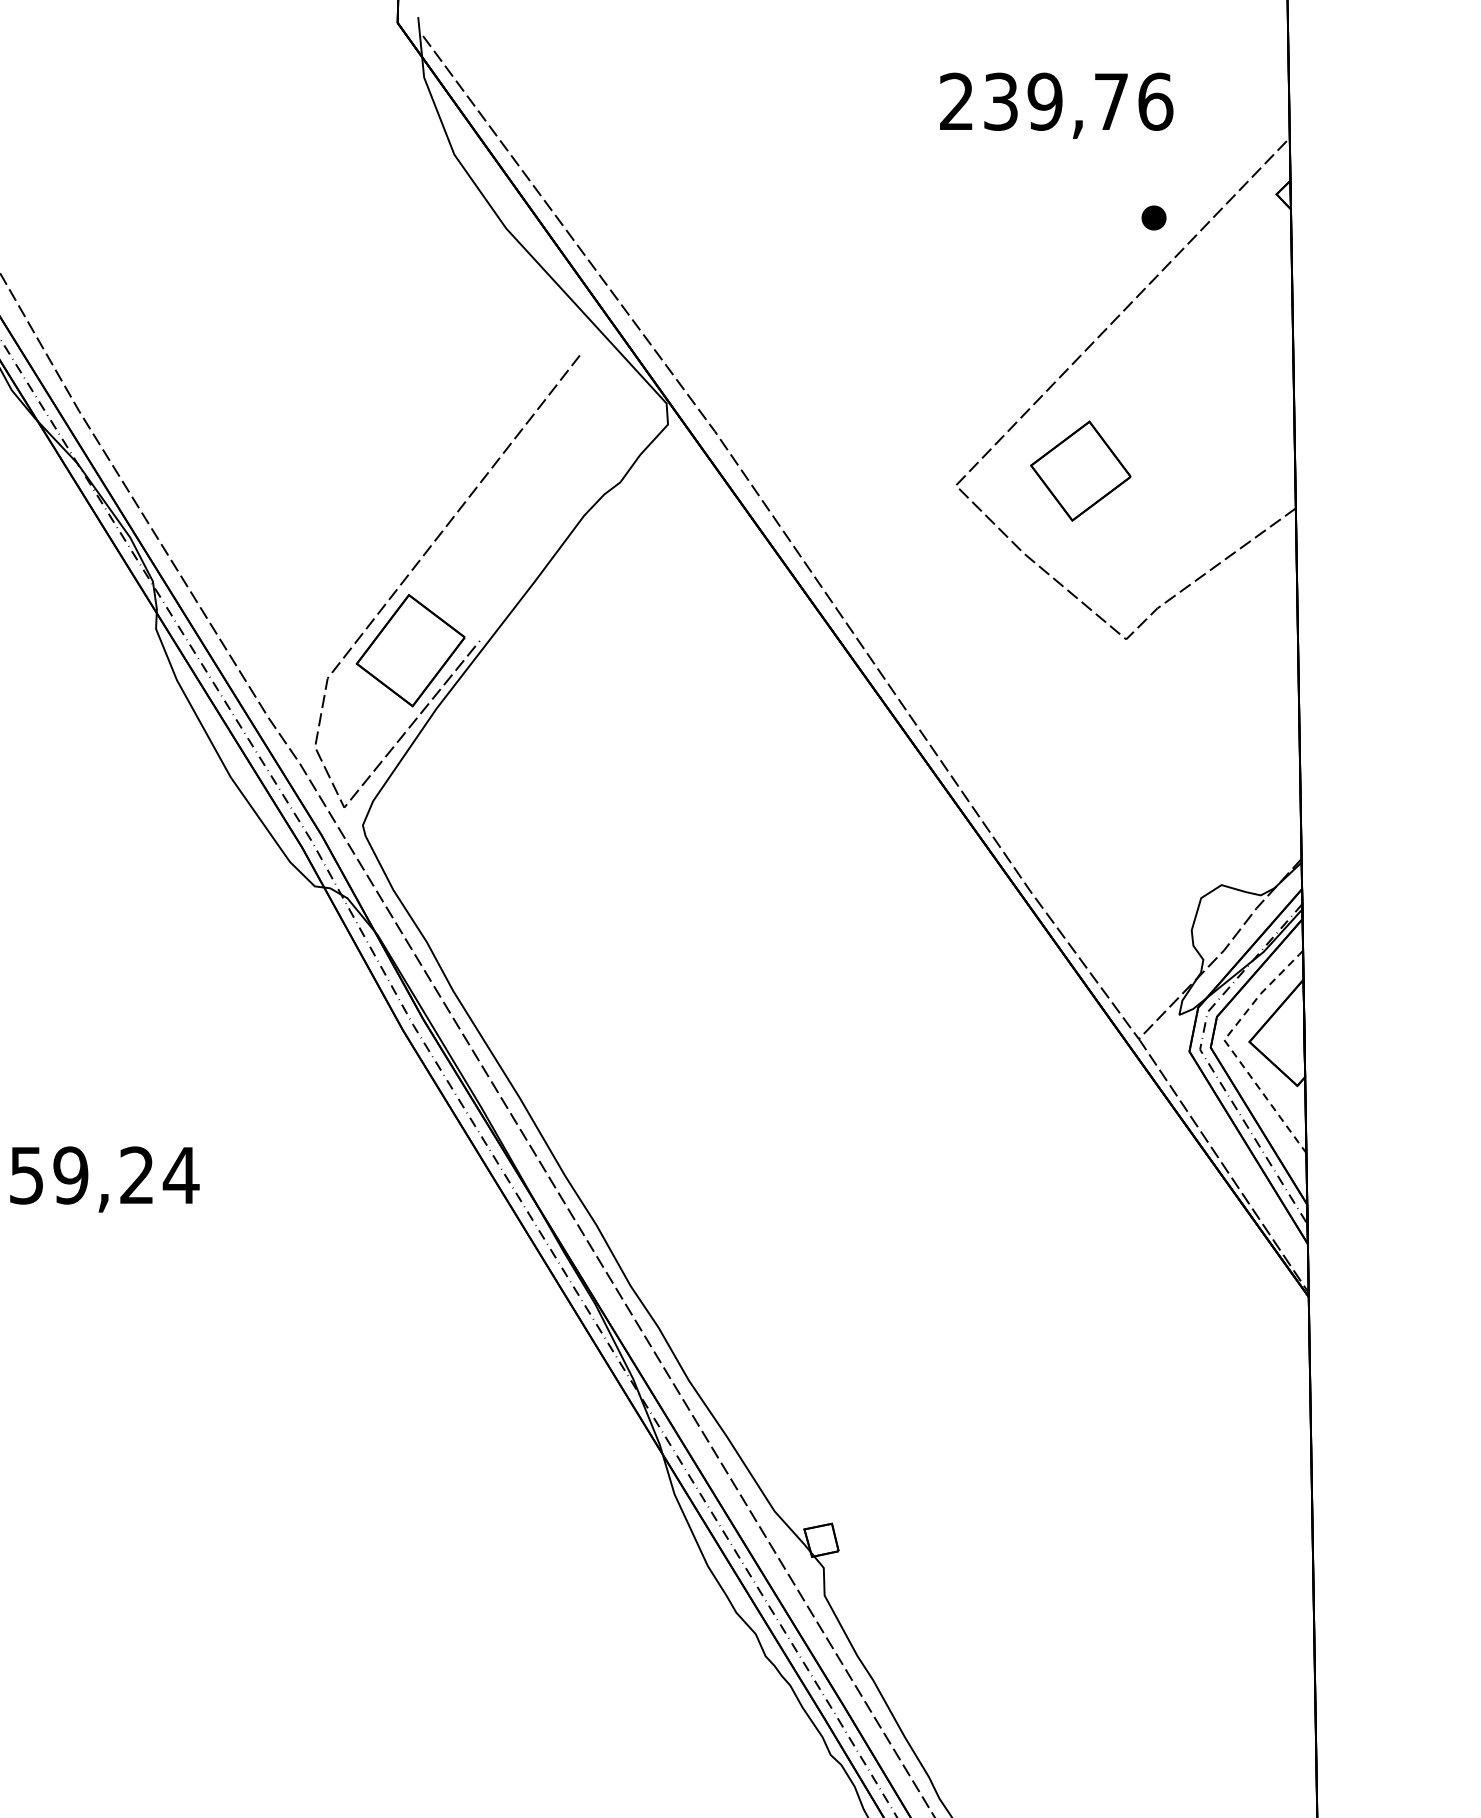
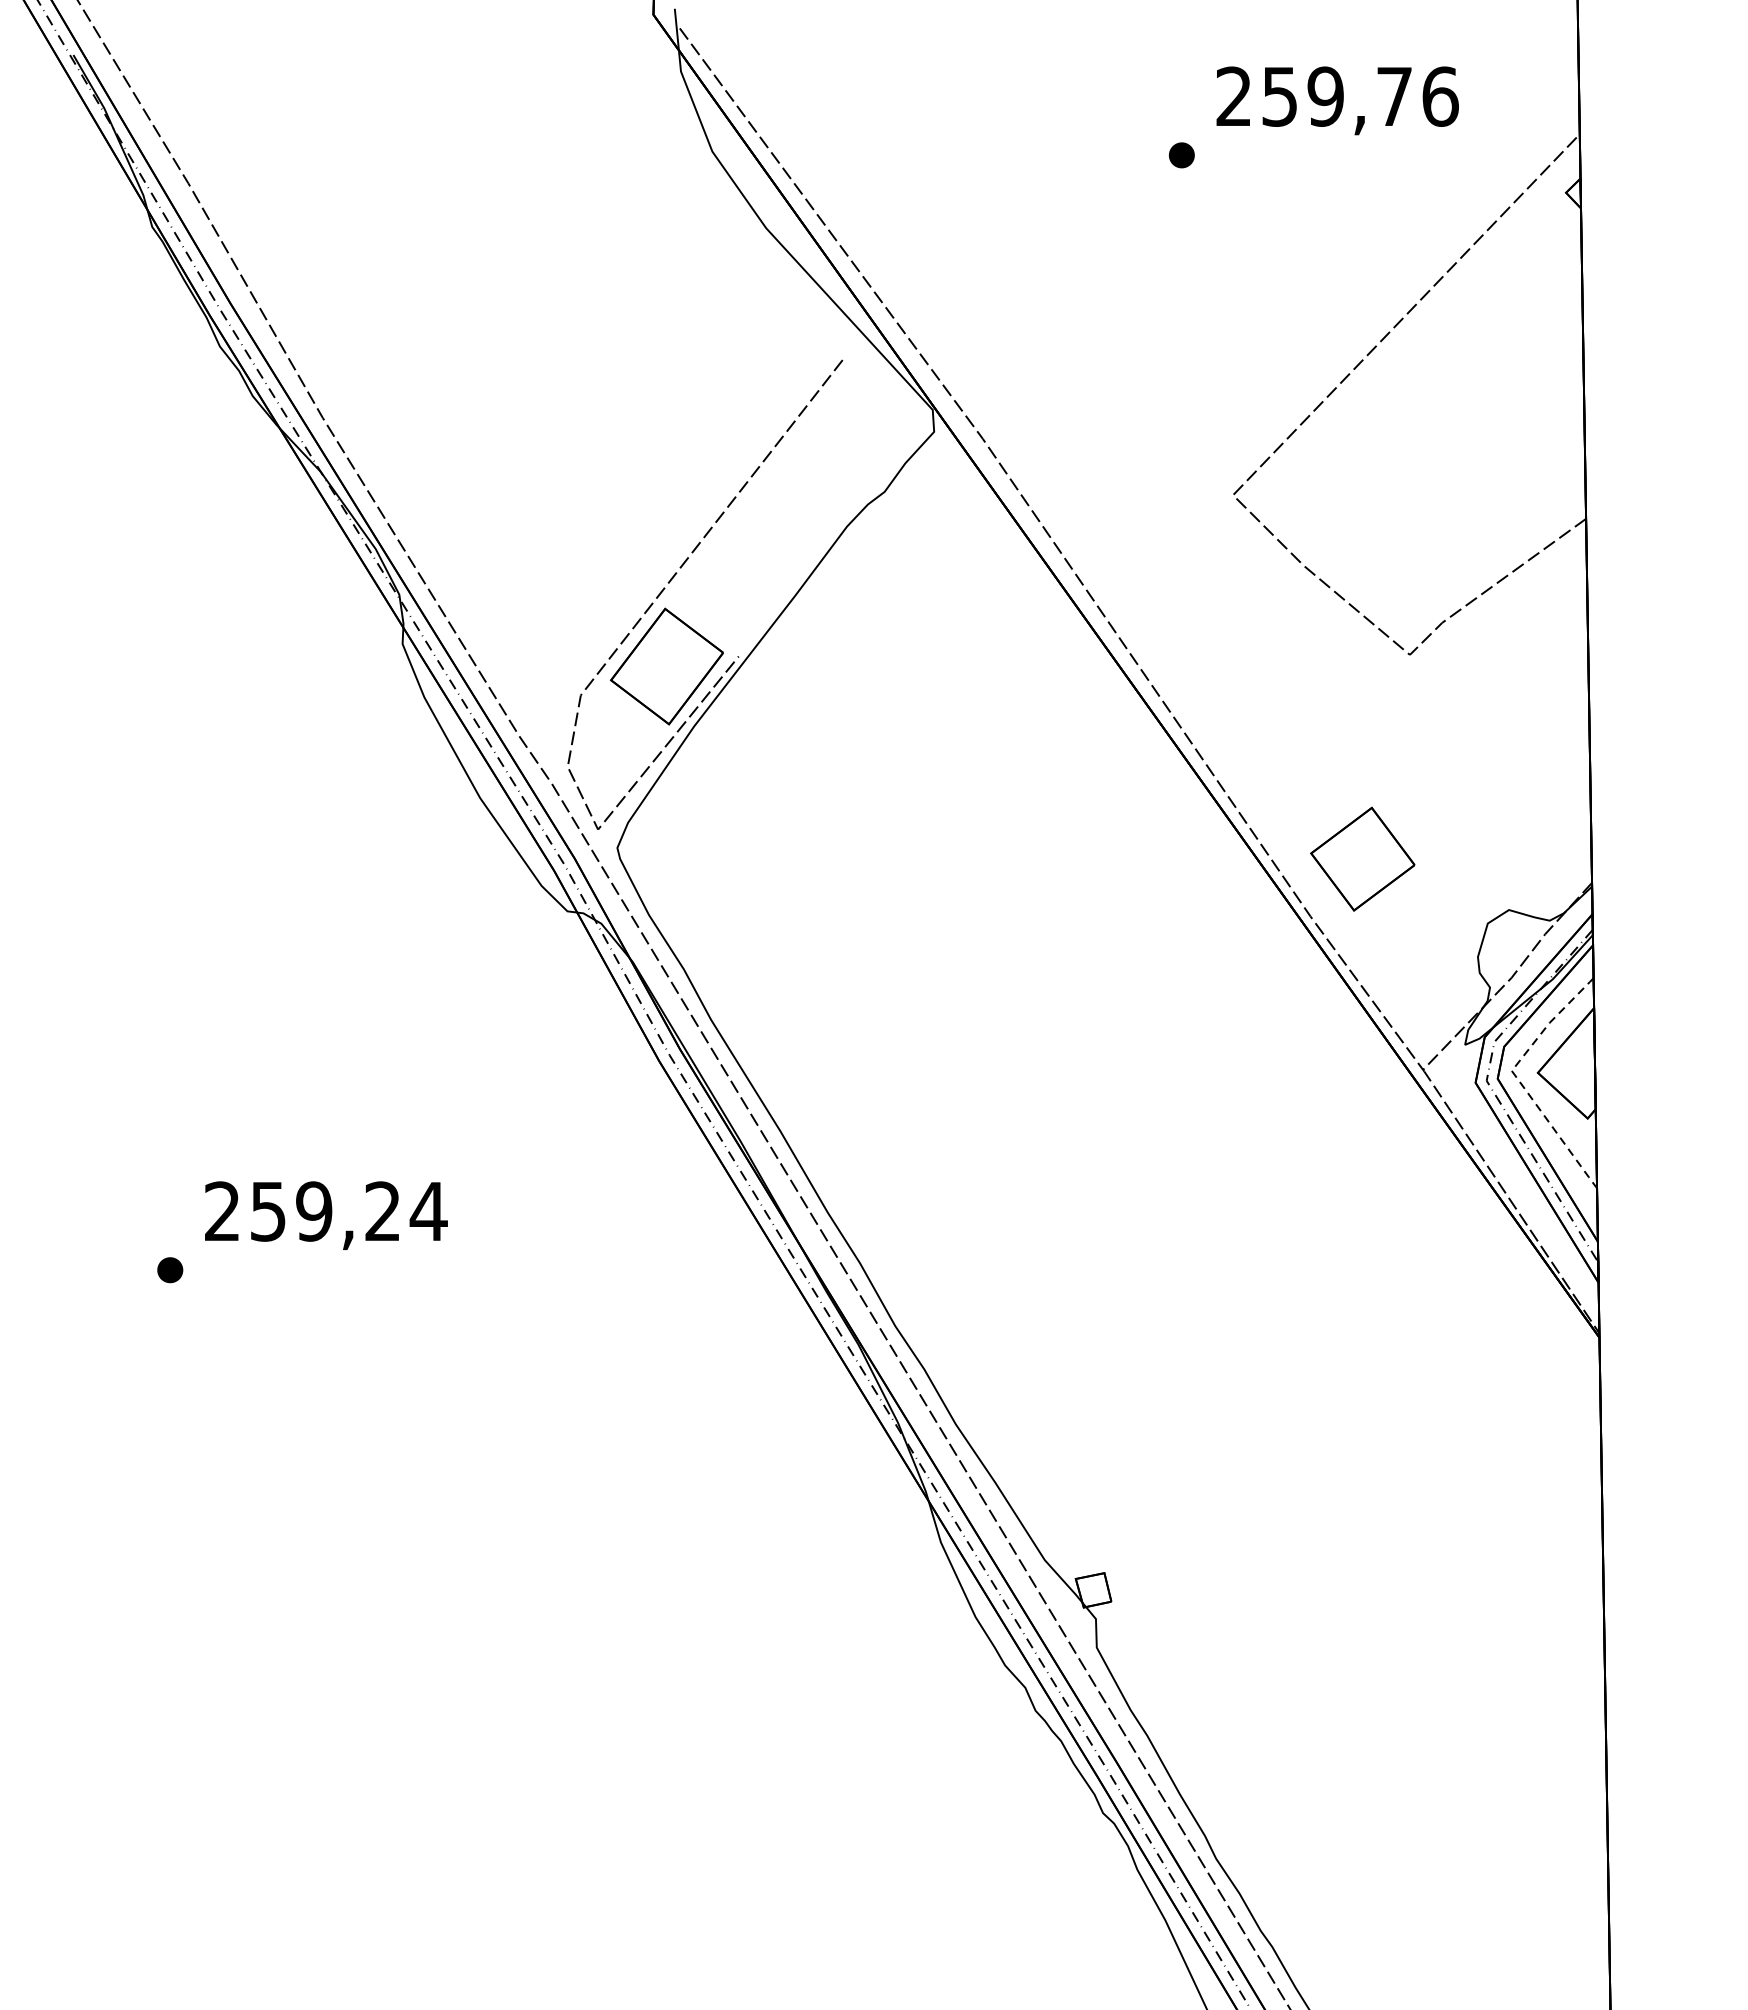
text: (1001, 101) -> (1280, 96), 239,76 -> 259,76
part: (1153, 218) -> (1181, 155), moved
part: (1080, 470) -> (1362, 858), moved

